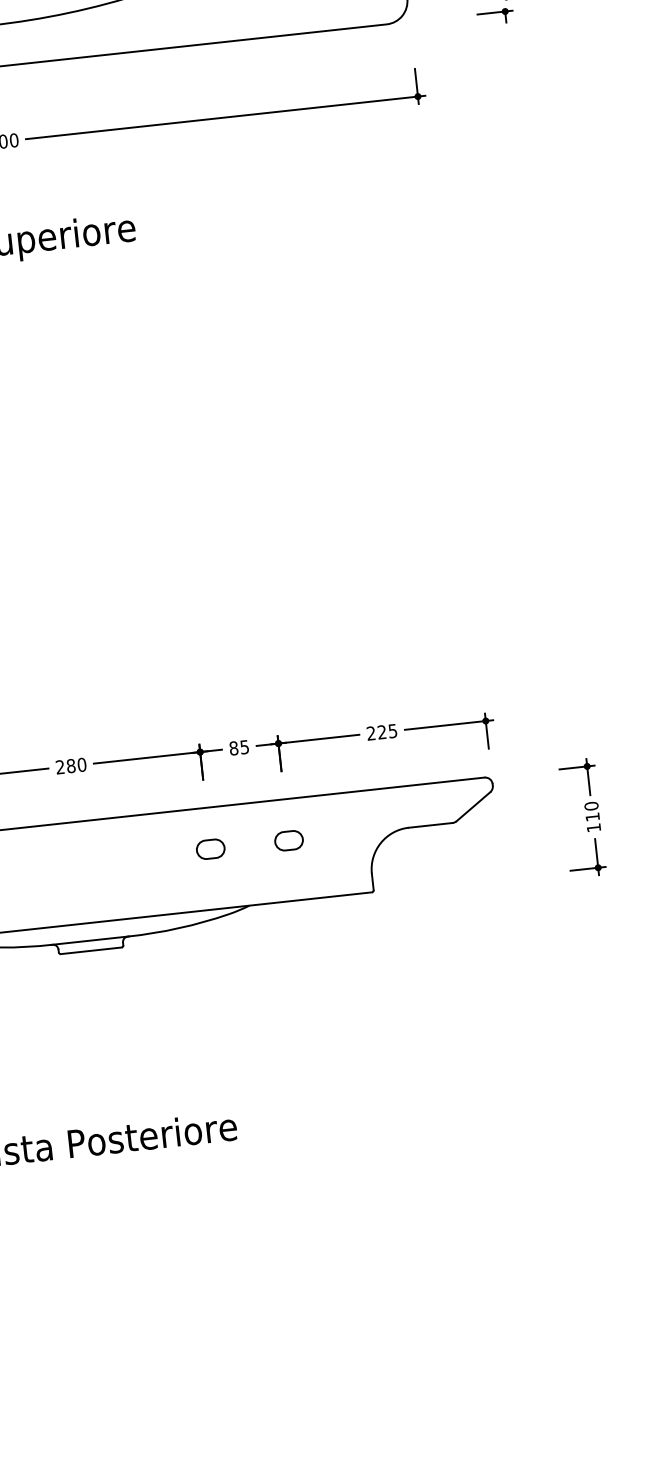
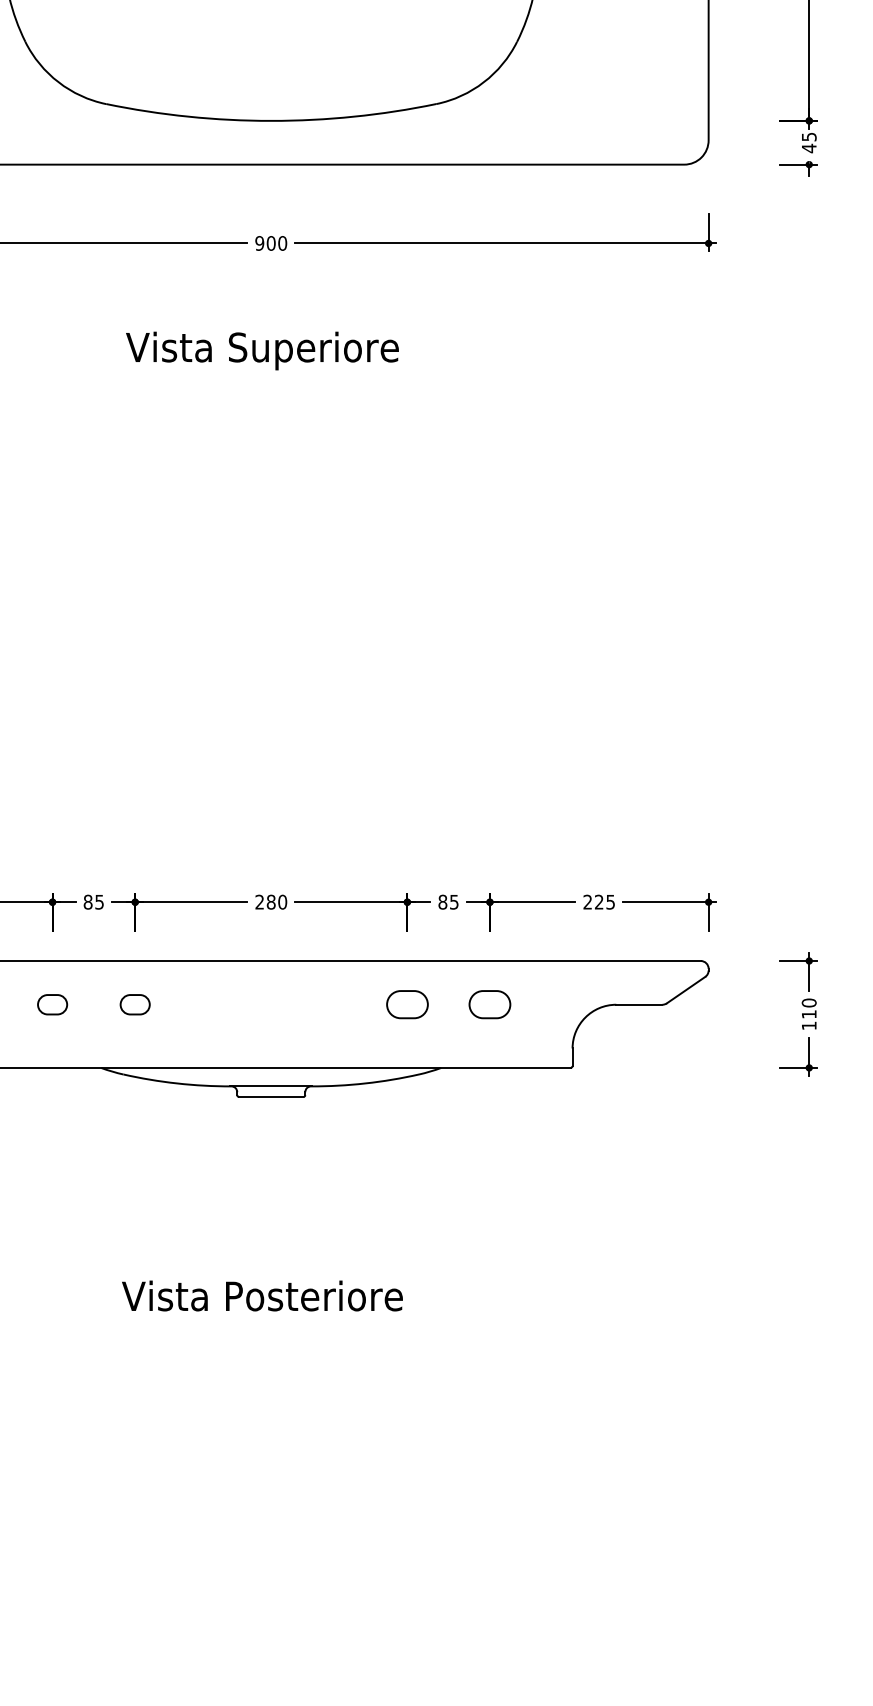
part: (288, 840) -> (489, 1004), size x1.4
part: (209, 849) -> (406, 1004), size x1.4

